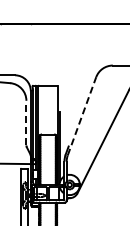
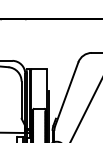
line: (81, 116) -> (66, 94), dashed -> solid
line: (26, 122) -> (21, 99), dashed -> solid

